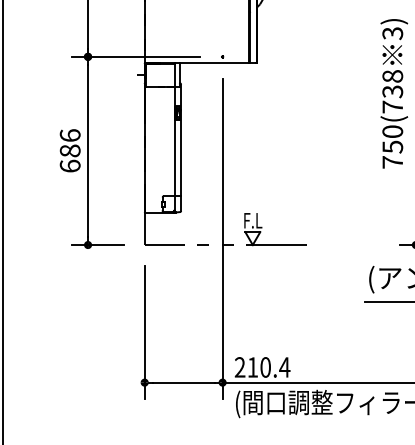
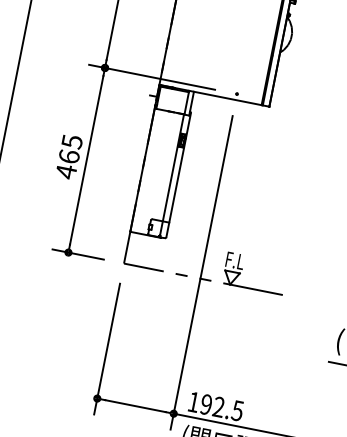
text: (69, 151) -> (68, 157), 686 -> 465
text: (262, 367) -> (215, 406), 210.4 -> 192.5

